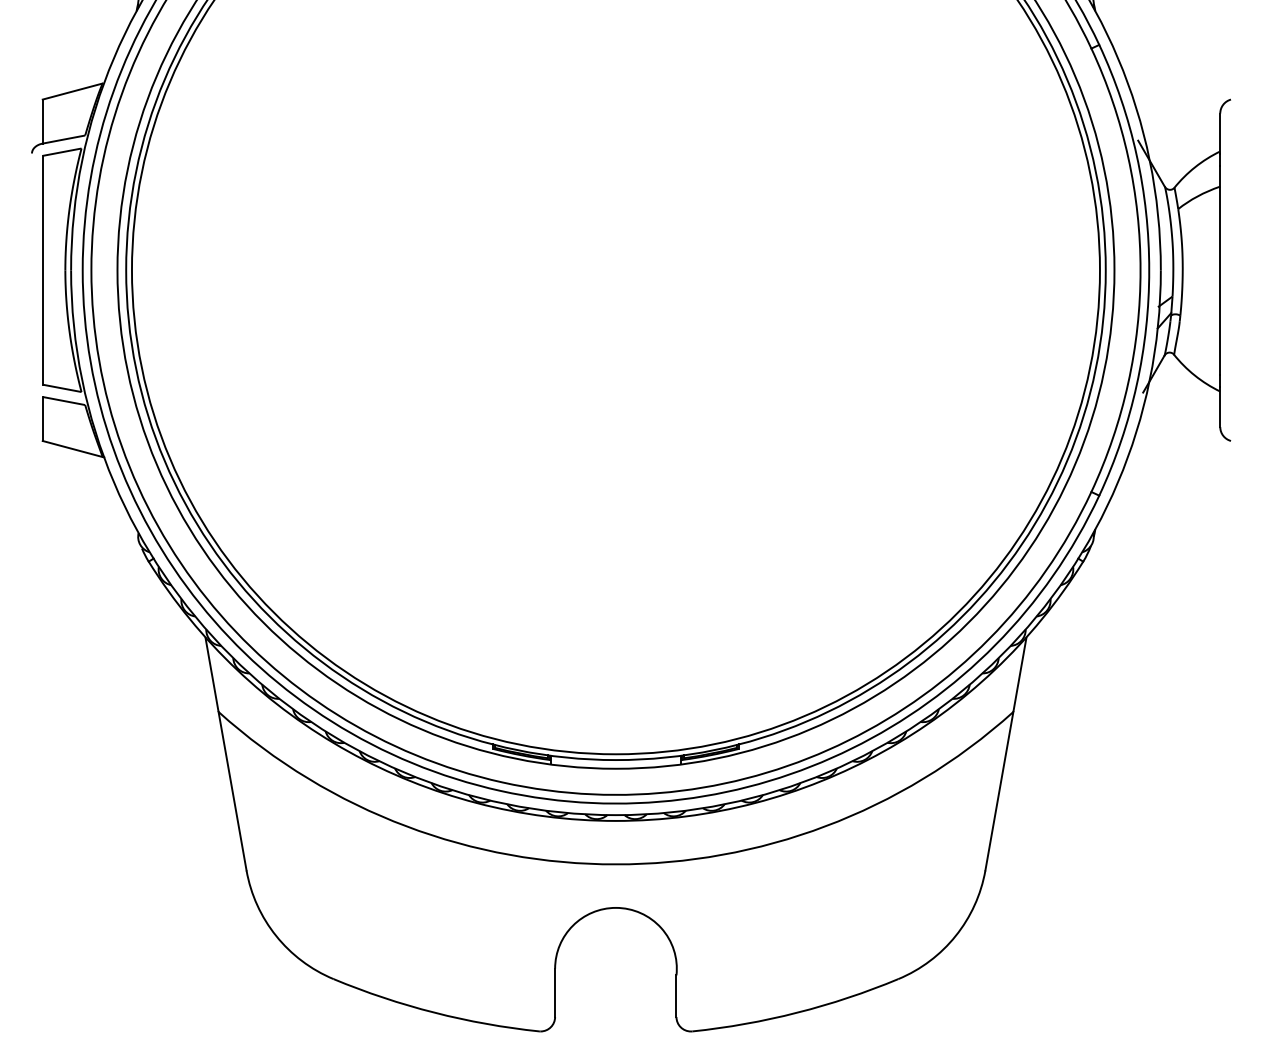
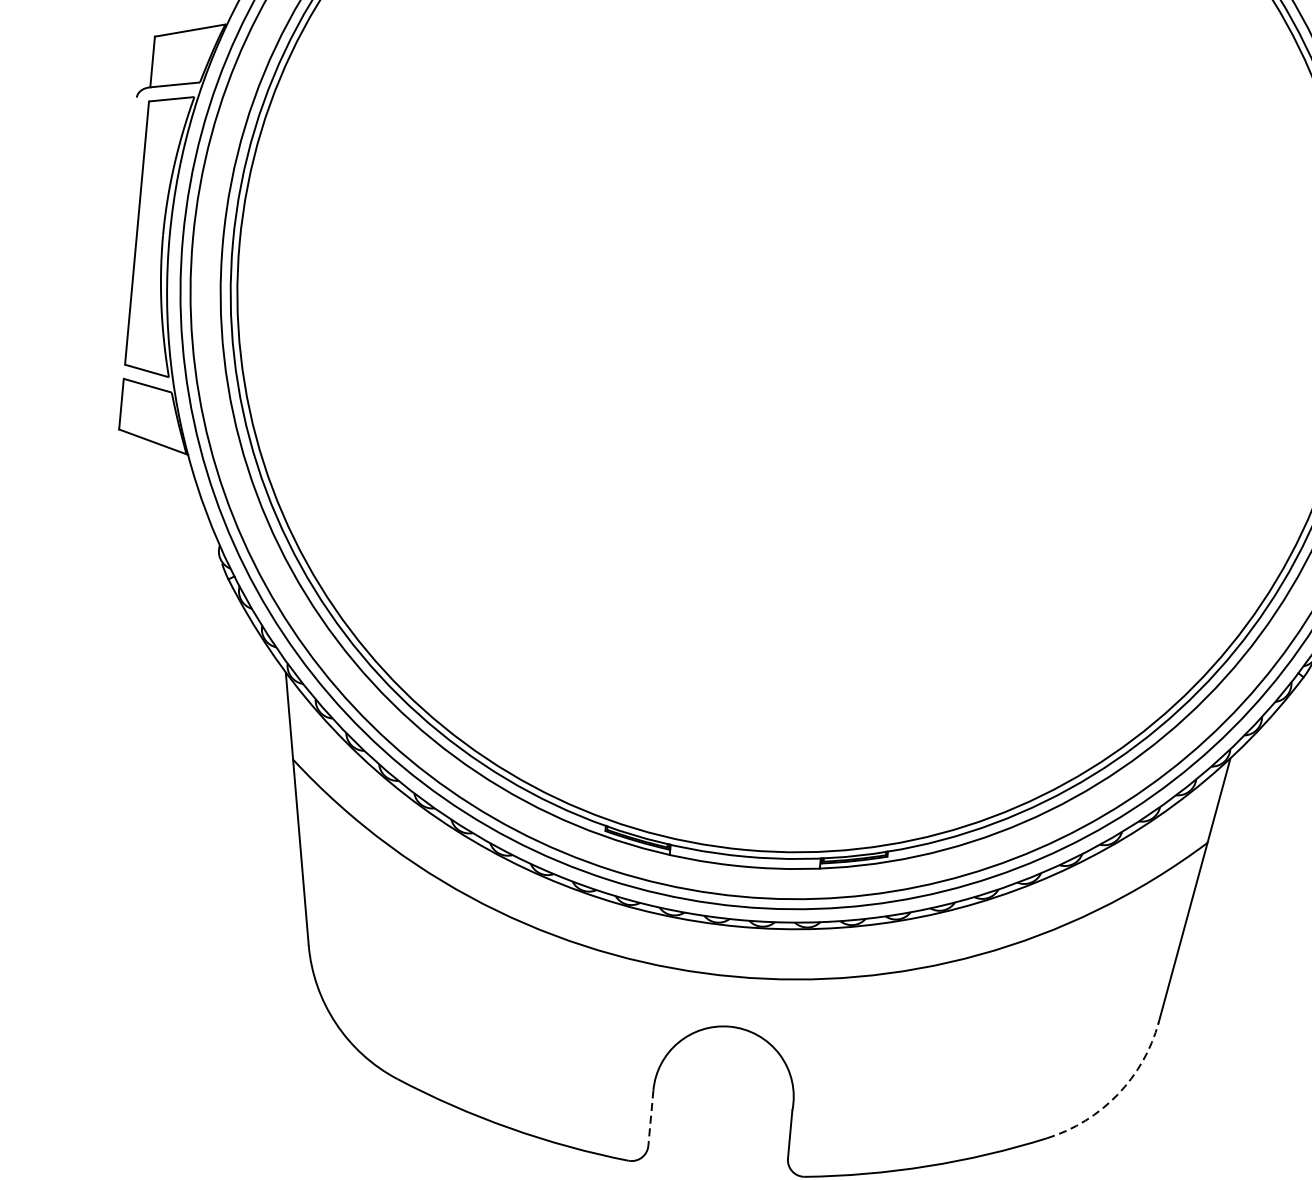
arc: (955, 935) -> (1117, 1094), solid -> dashed
line: (555, 993) -> (651, 1118), solid -> dashed

